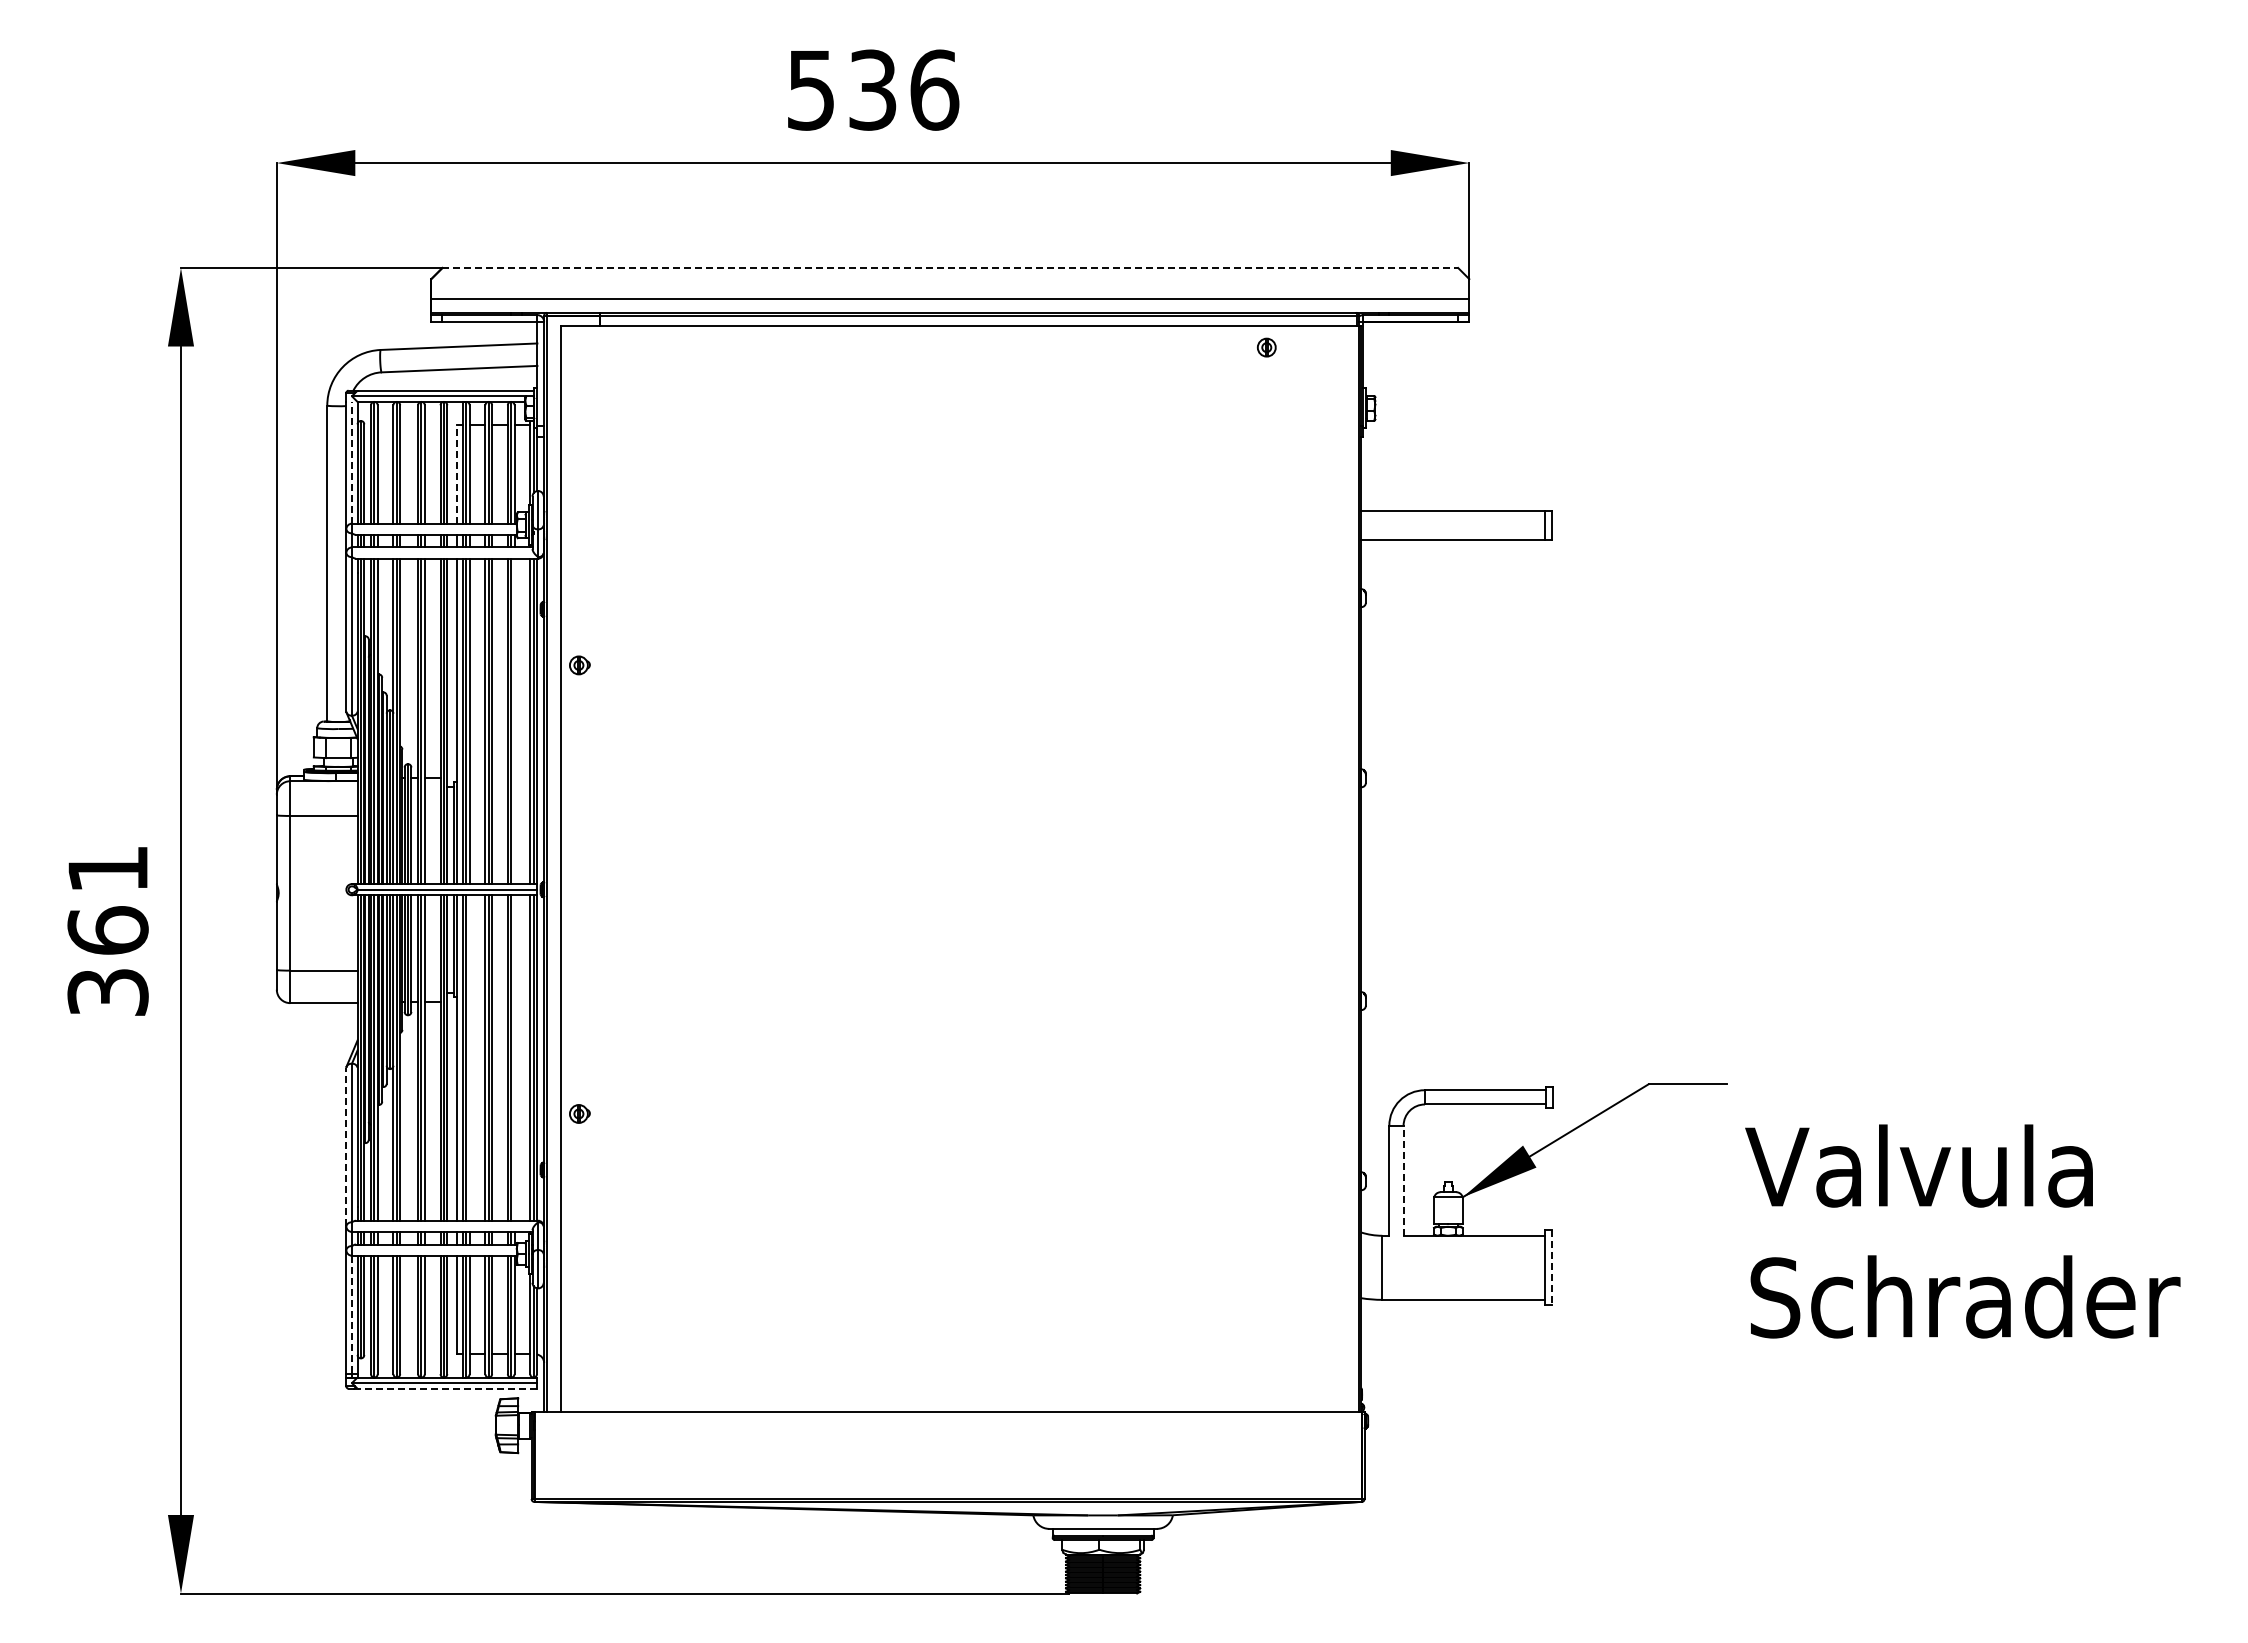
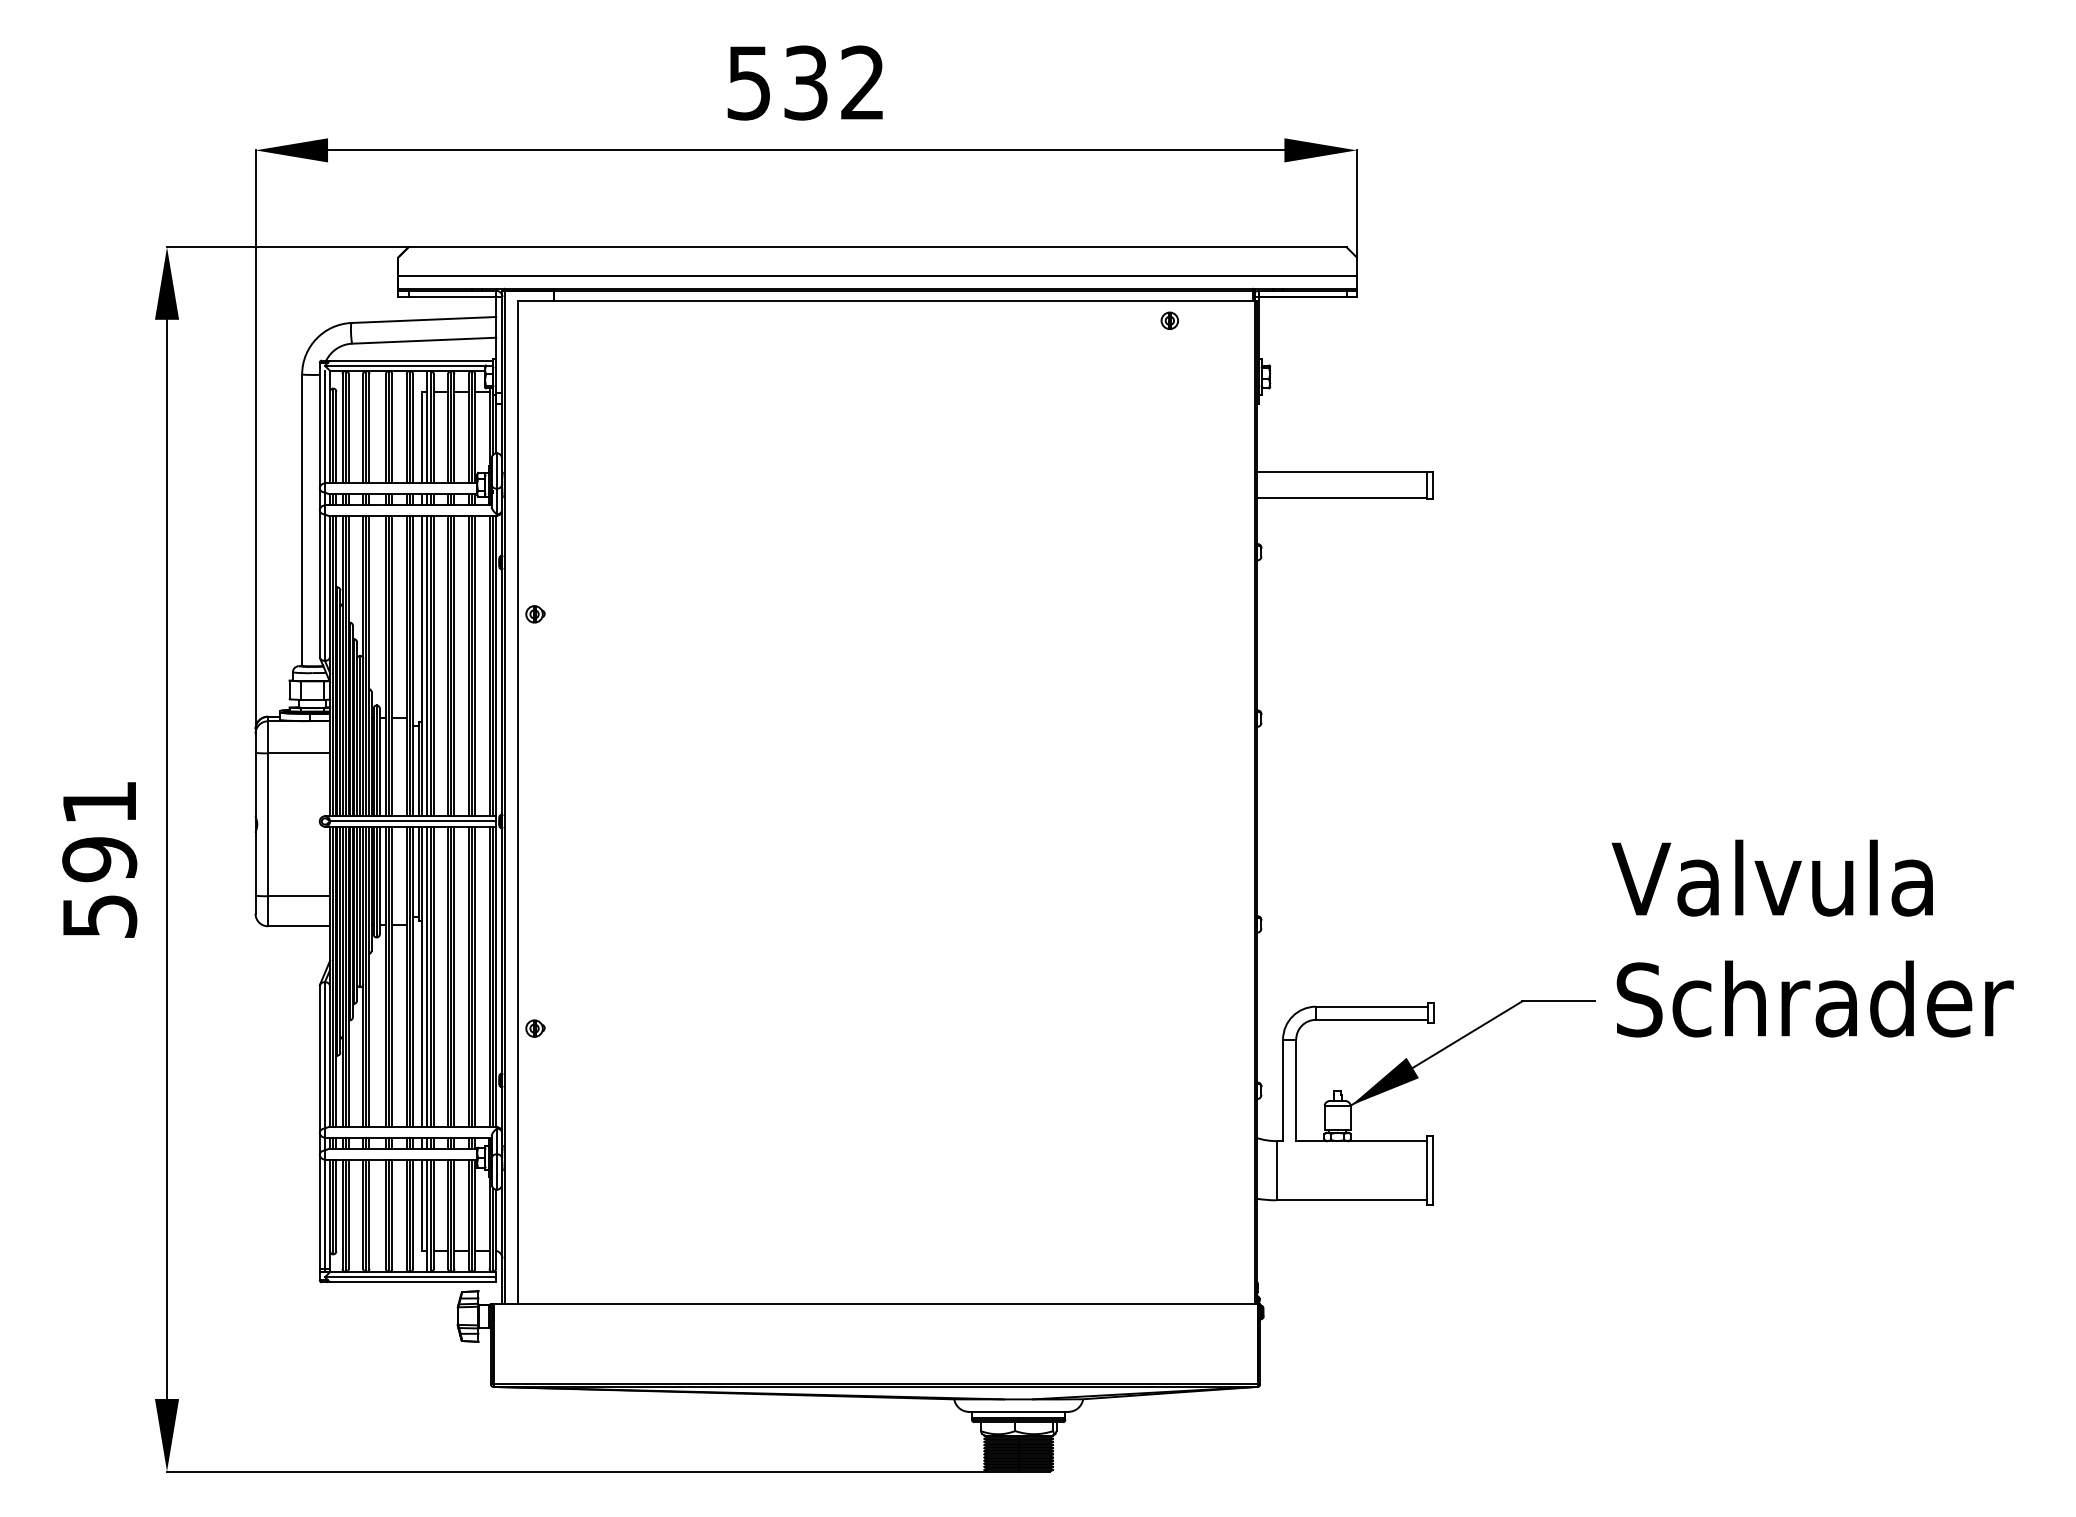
text: (934, 89) -> (862, 82), 536 -> 532
line: (950, 268) -> (877, 247), dashed -> solid
line: (351, 462) -> (324, 426), dashed -> solid
line: (457, 473) -> (422, 437), dashed -> solid
line: (514, 721) -> (475, 666), added
text: (107, 960) -> (99, 886), 361 -> 591
line: (469, 1057) -> (433, 976), added
line: (514, 1057) -> (475, 976), added
line: (346, 1146) -> (319, 1058), dashed -> solid
line: (1403, 1180) -> (1296, 1090), dashed -> solid
text: (1962, 1231) -> (1812, 938), moved
line: (1552, 1268) -> (1433, 1171), dashed -> solid
line: (351, 1315) -> (324, 1214), dashed -> solid
line: (447, 1388) -> (413, 1282), dashed -> solid

